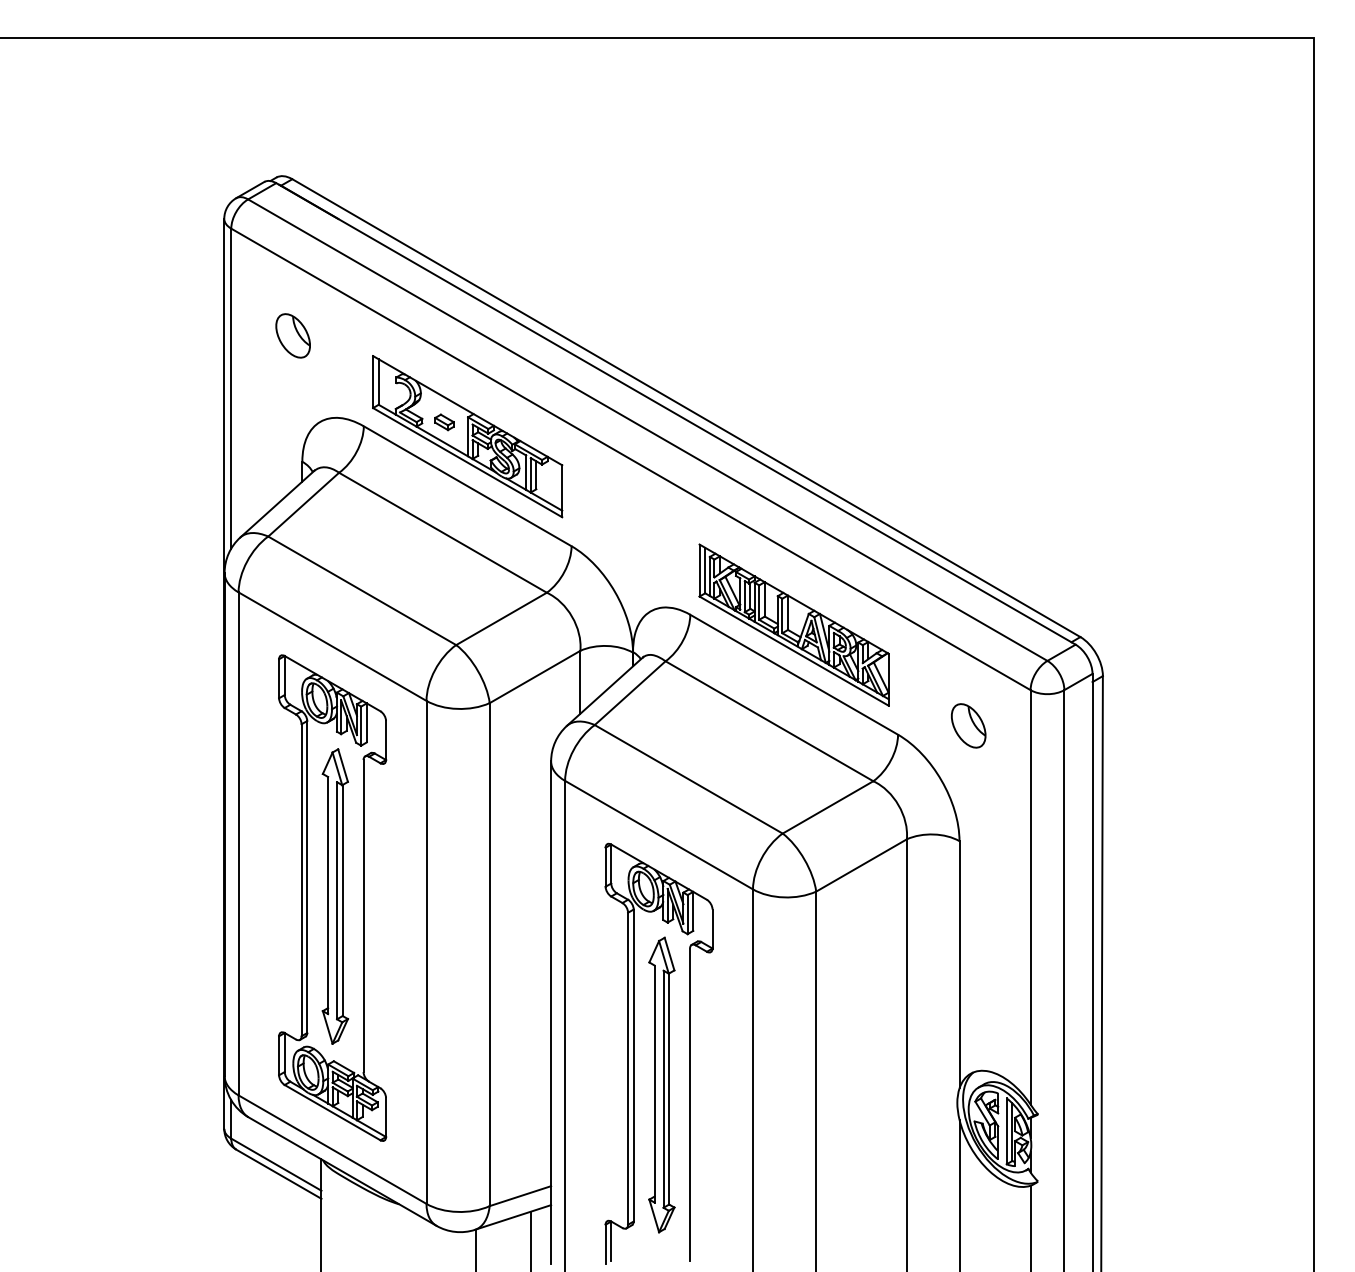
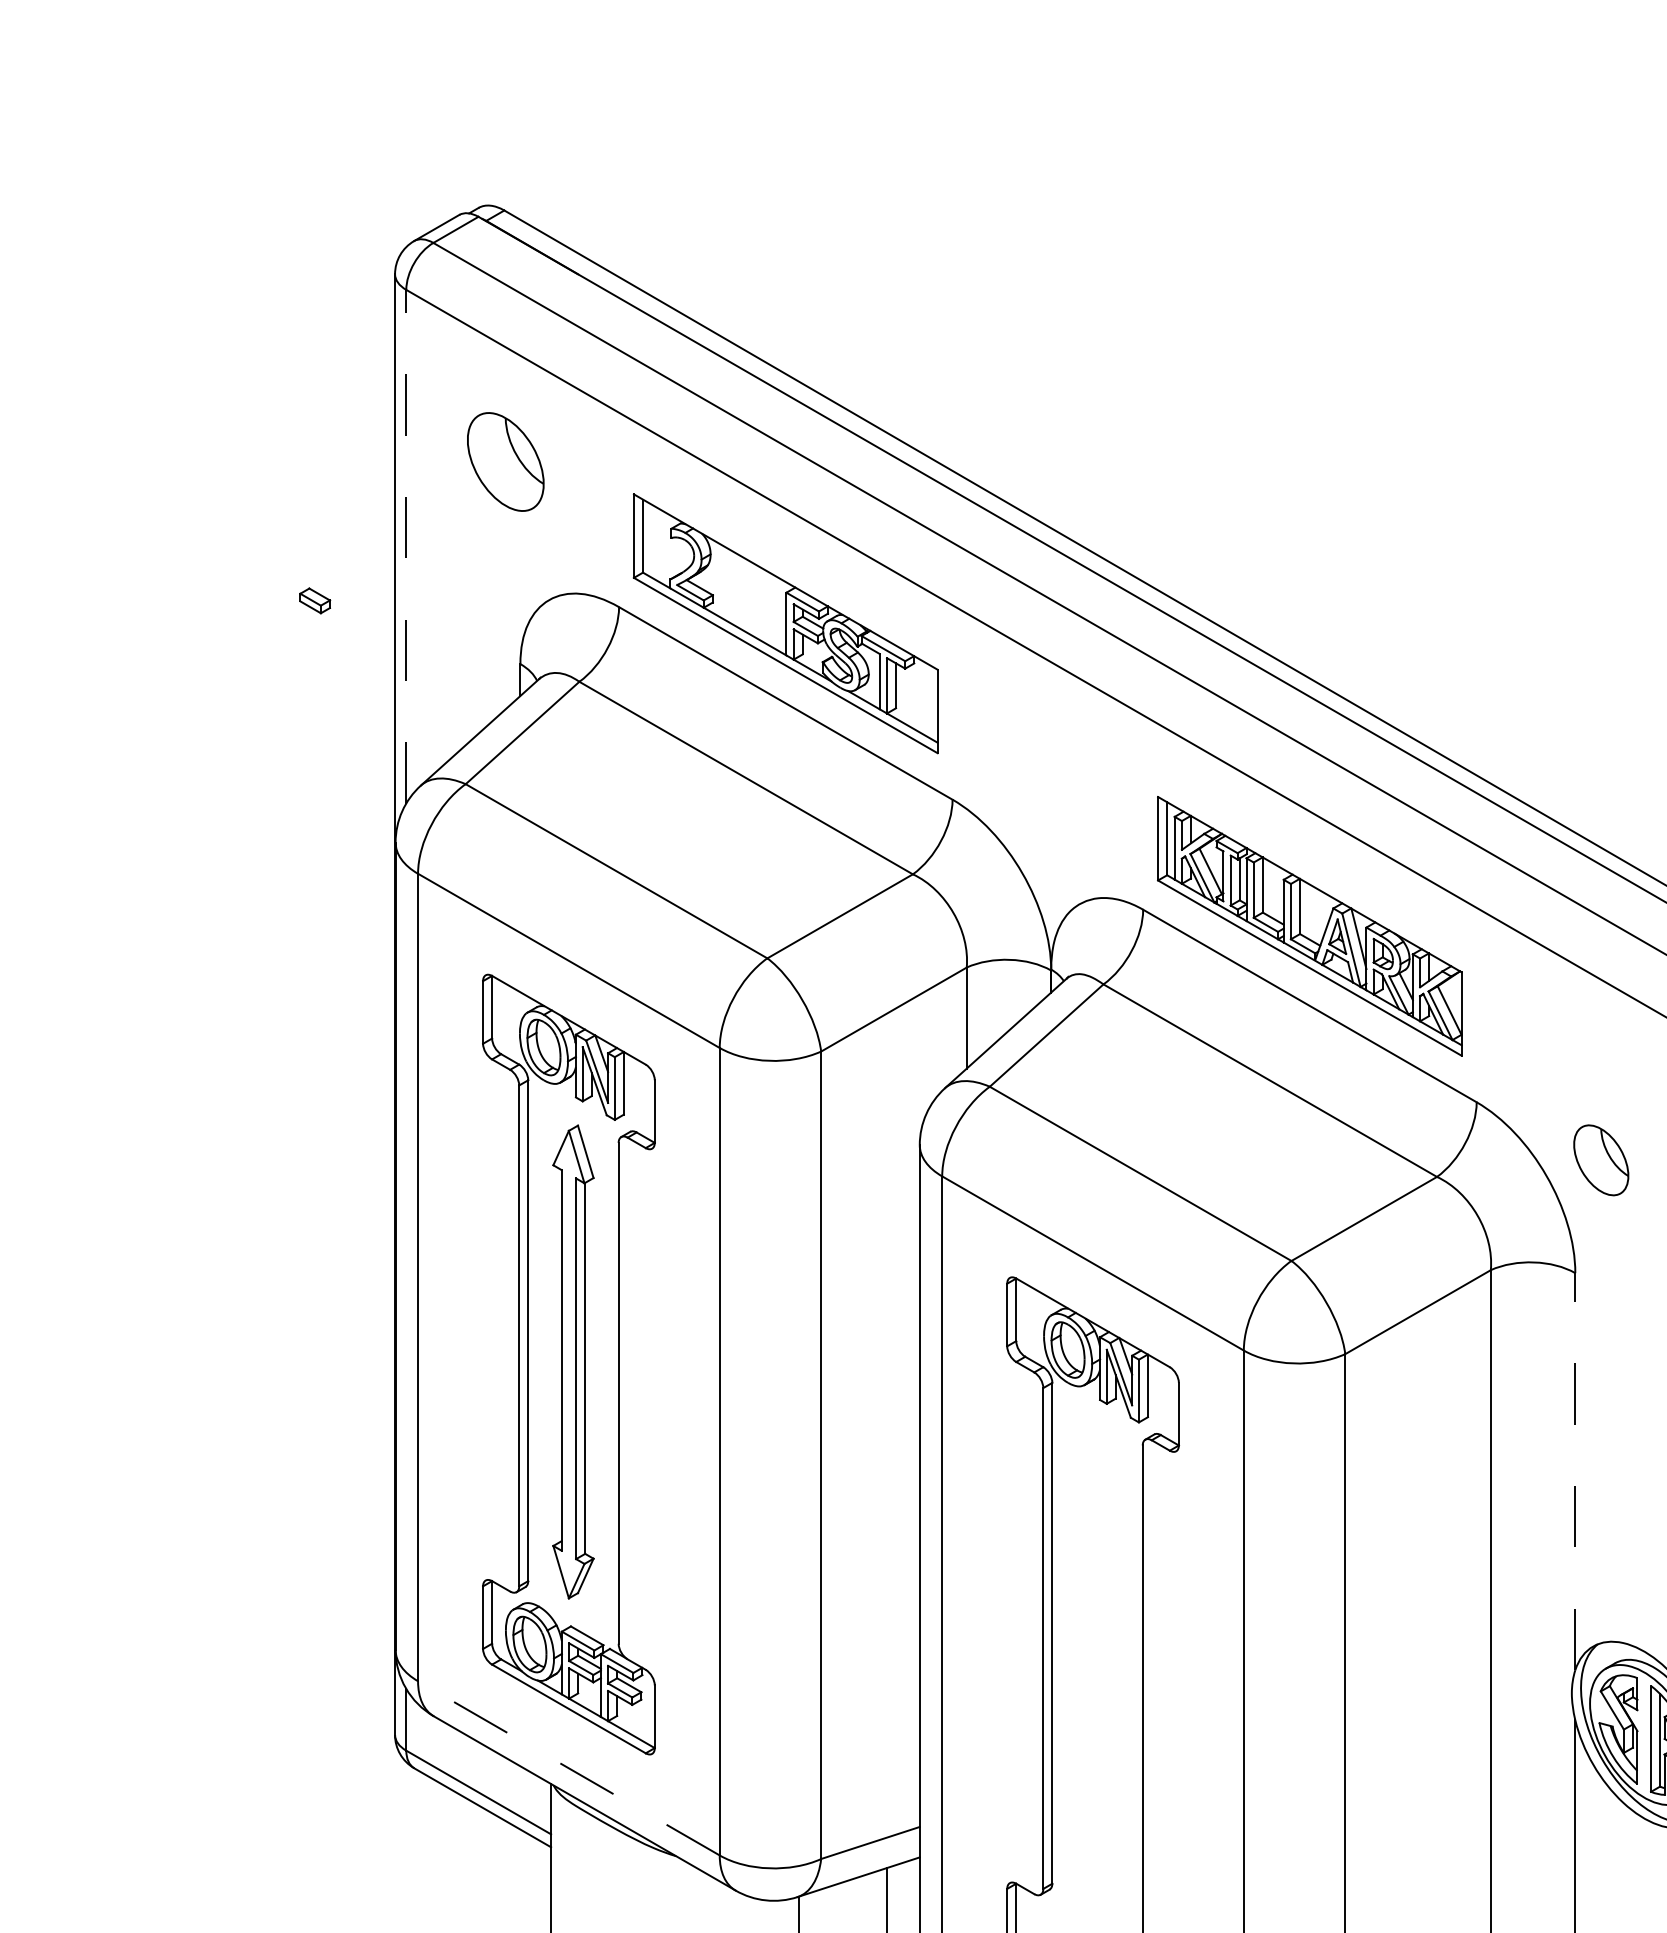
part: (292, 335) -> (504, 461), size x1.4
line: (231, 388) -> (406, 546), solid -> dashed
part: (444, 422) -> (315, 601), moved
part: (968, 725) -> (1600, 1159), moved
line: (959, 964) -> (1575, 1471), solid -> dashed
part: (661, 1084) -> (1096, 1663), removed
line: (332, 1149) -> (568, 1768), solid -> dashed

